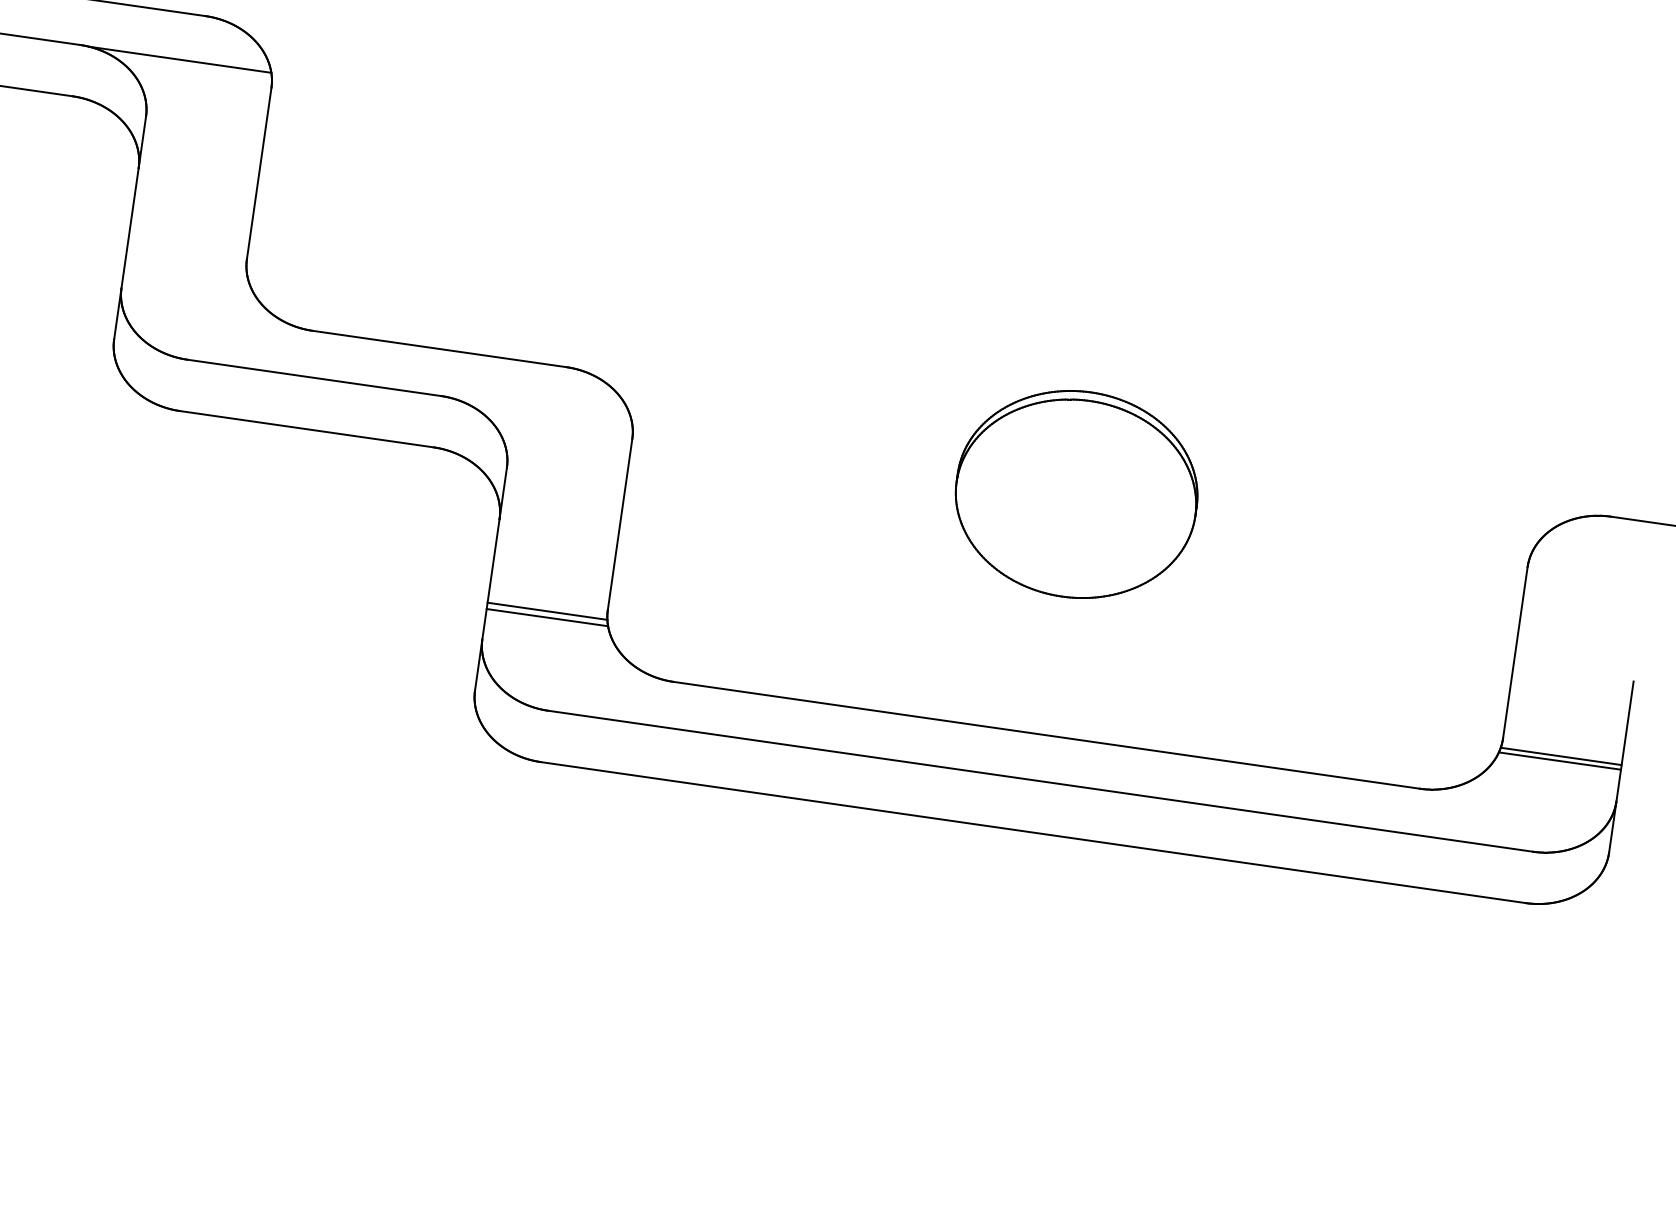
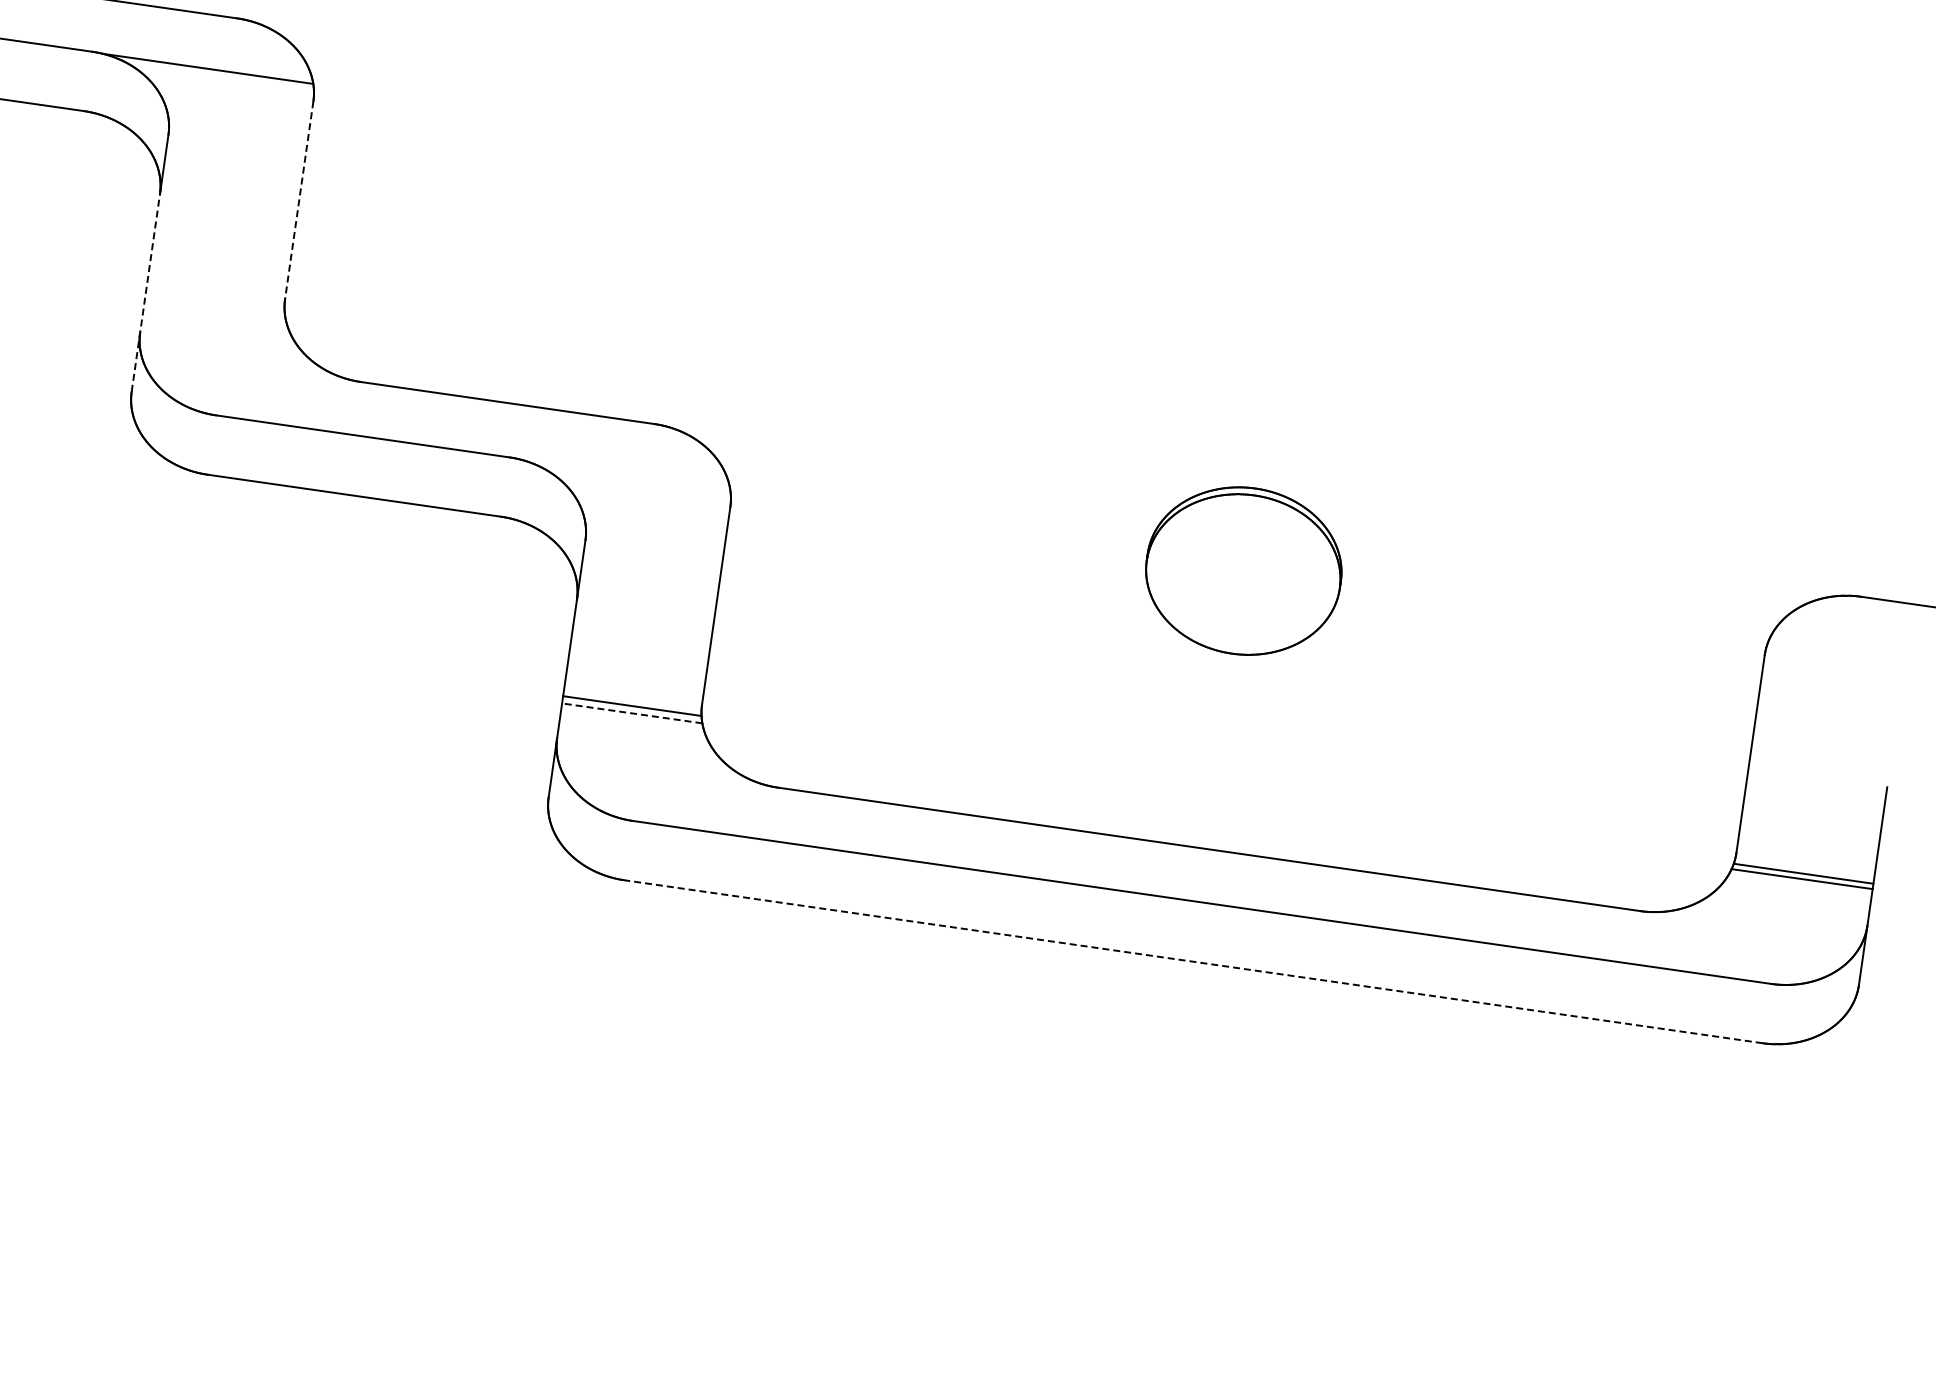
line: (259, 173) -> (299, 200), solid -> dashed
line: (126, 253) -> (145, 292), solid -> dashed
part: (1076, 493) -> (1243, 570), size x0.7
line: (547, 617) -> (632, 713), solid -> dashed
line: (1033, 832) -> (1193, 961), solid -> dashed

